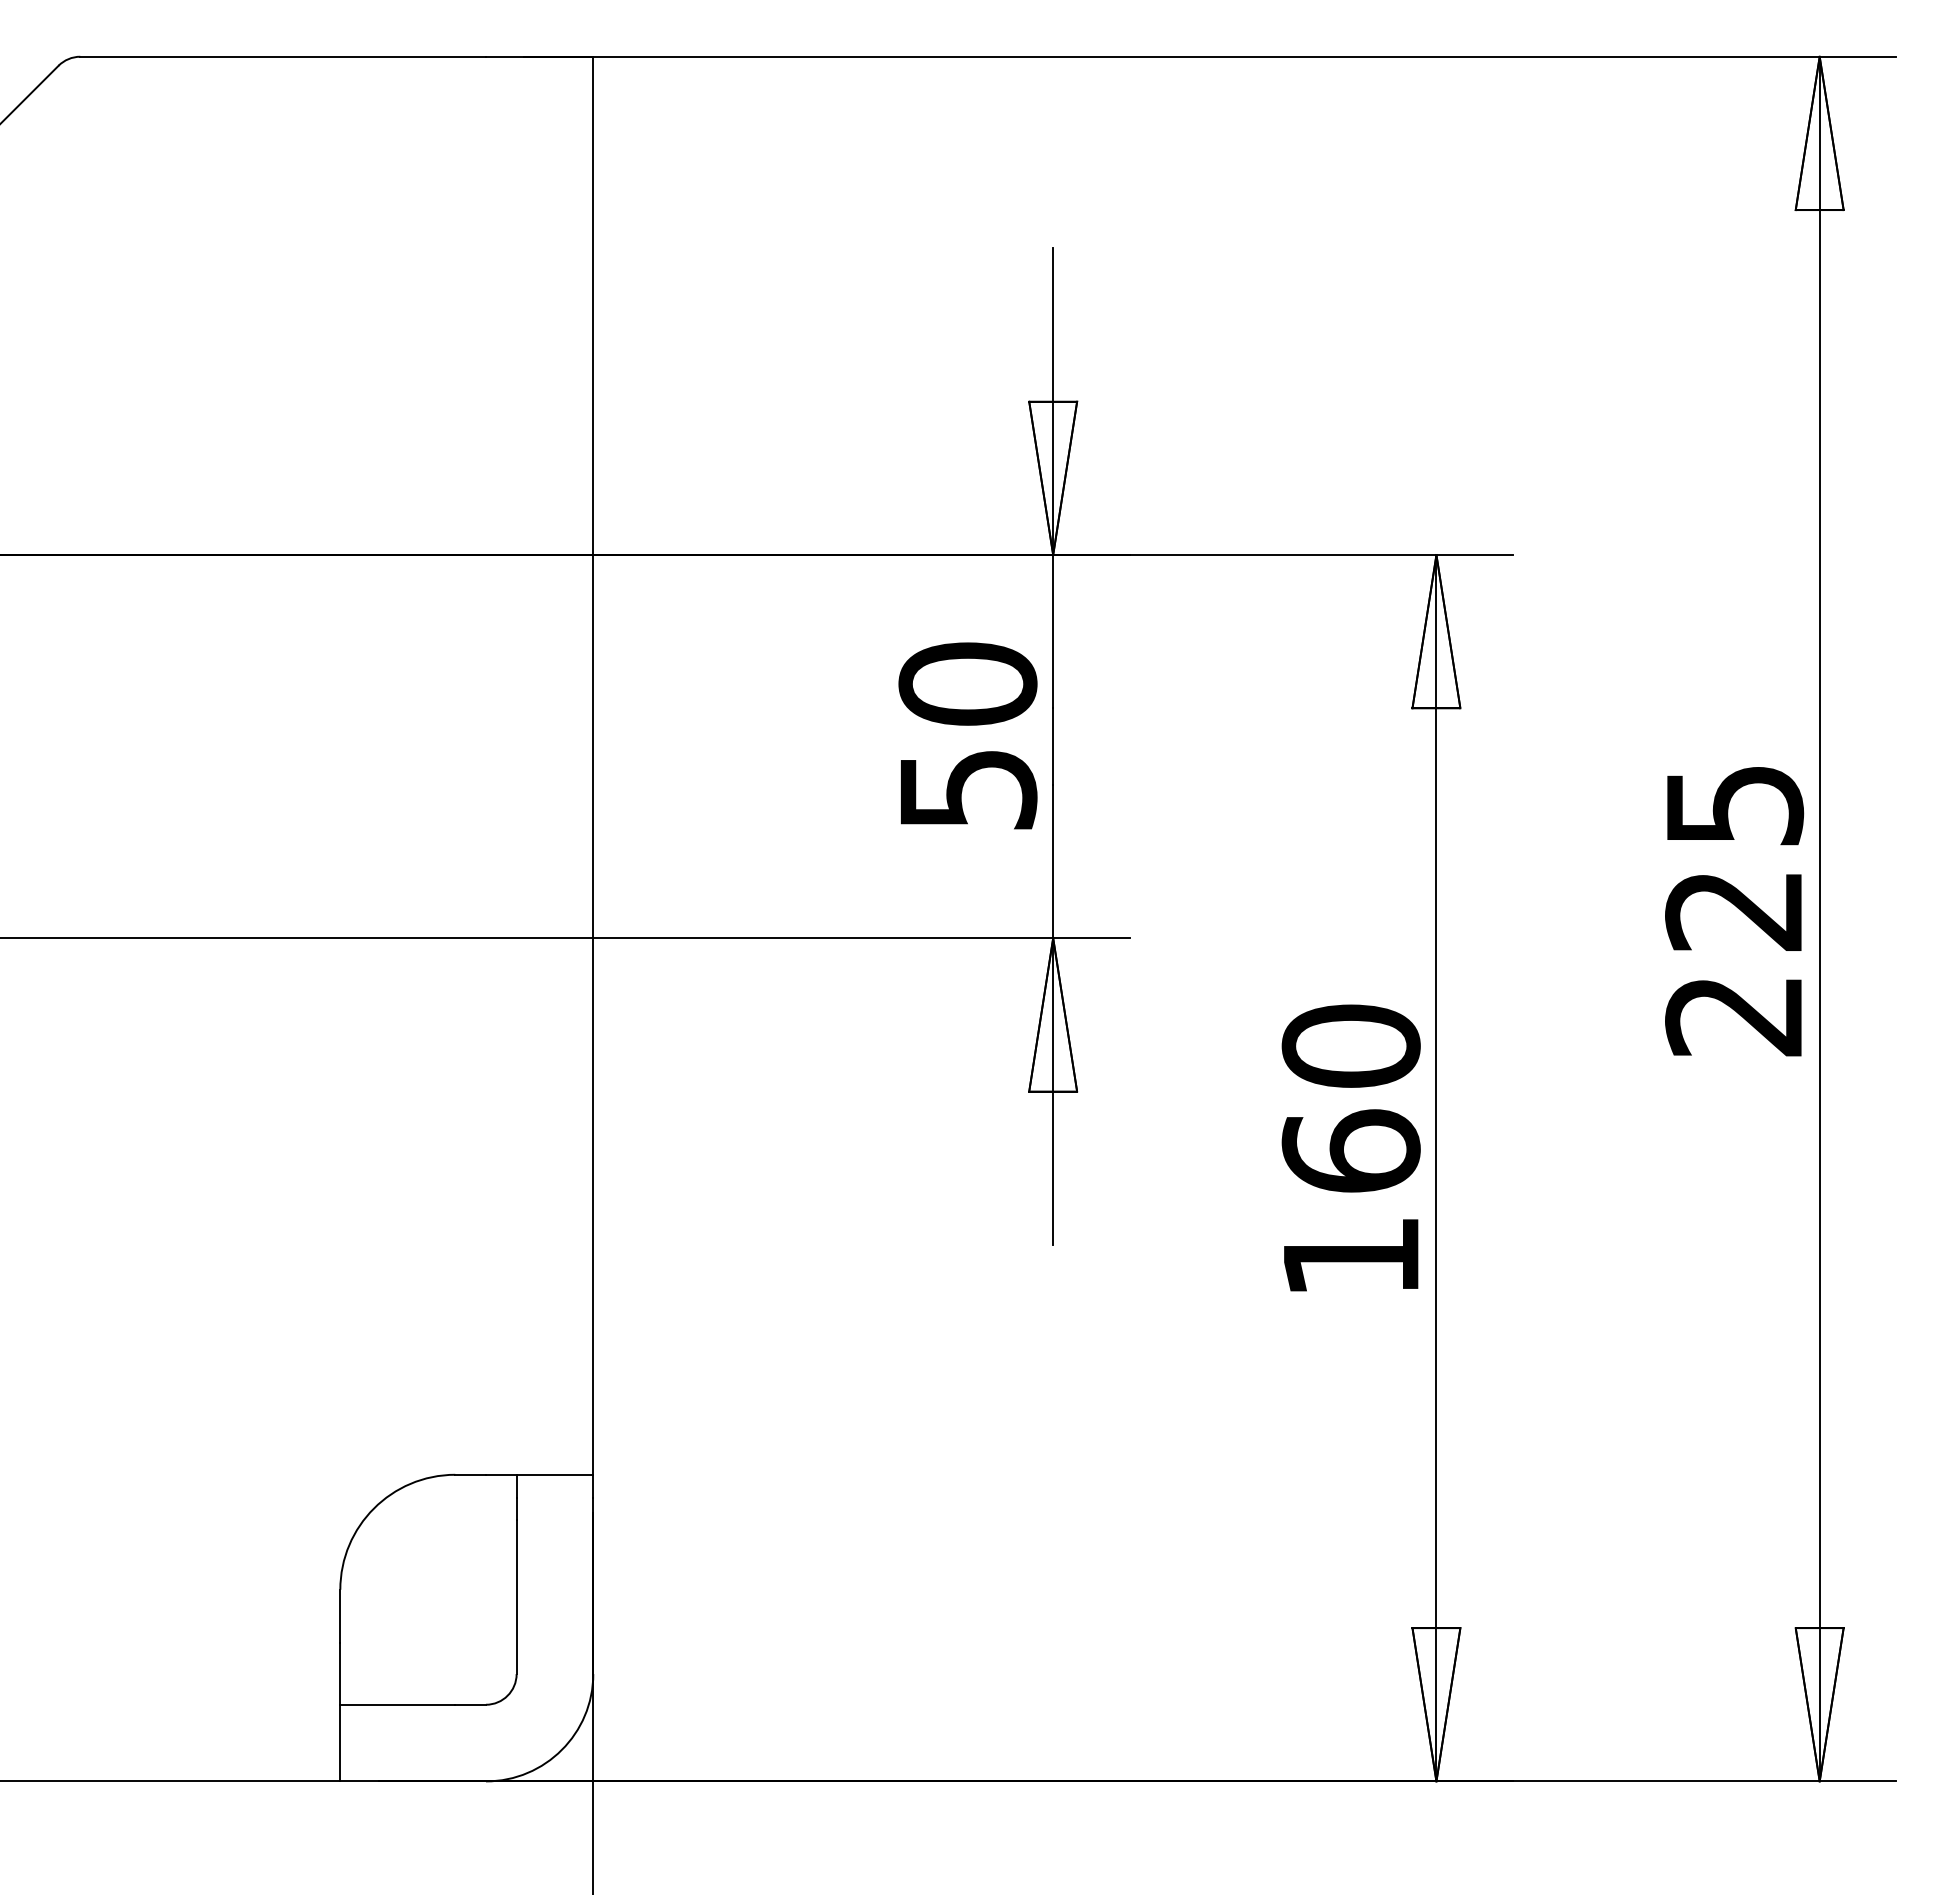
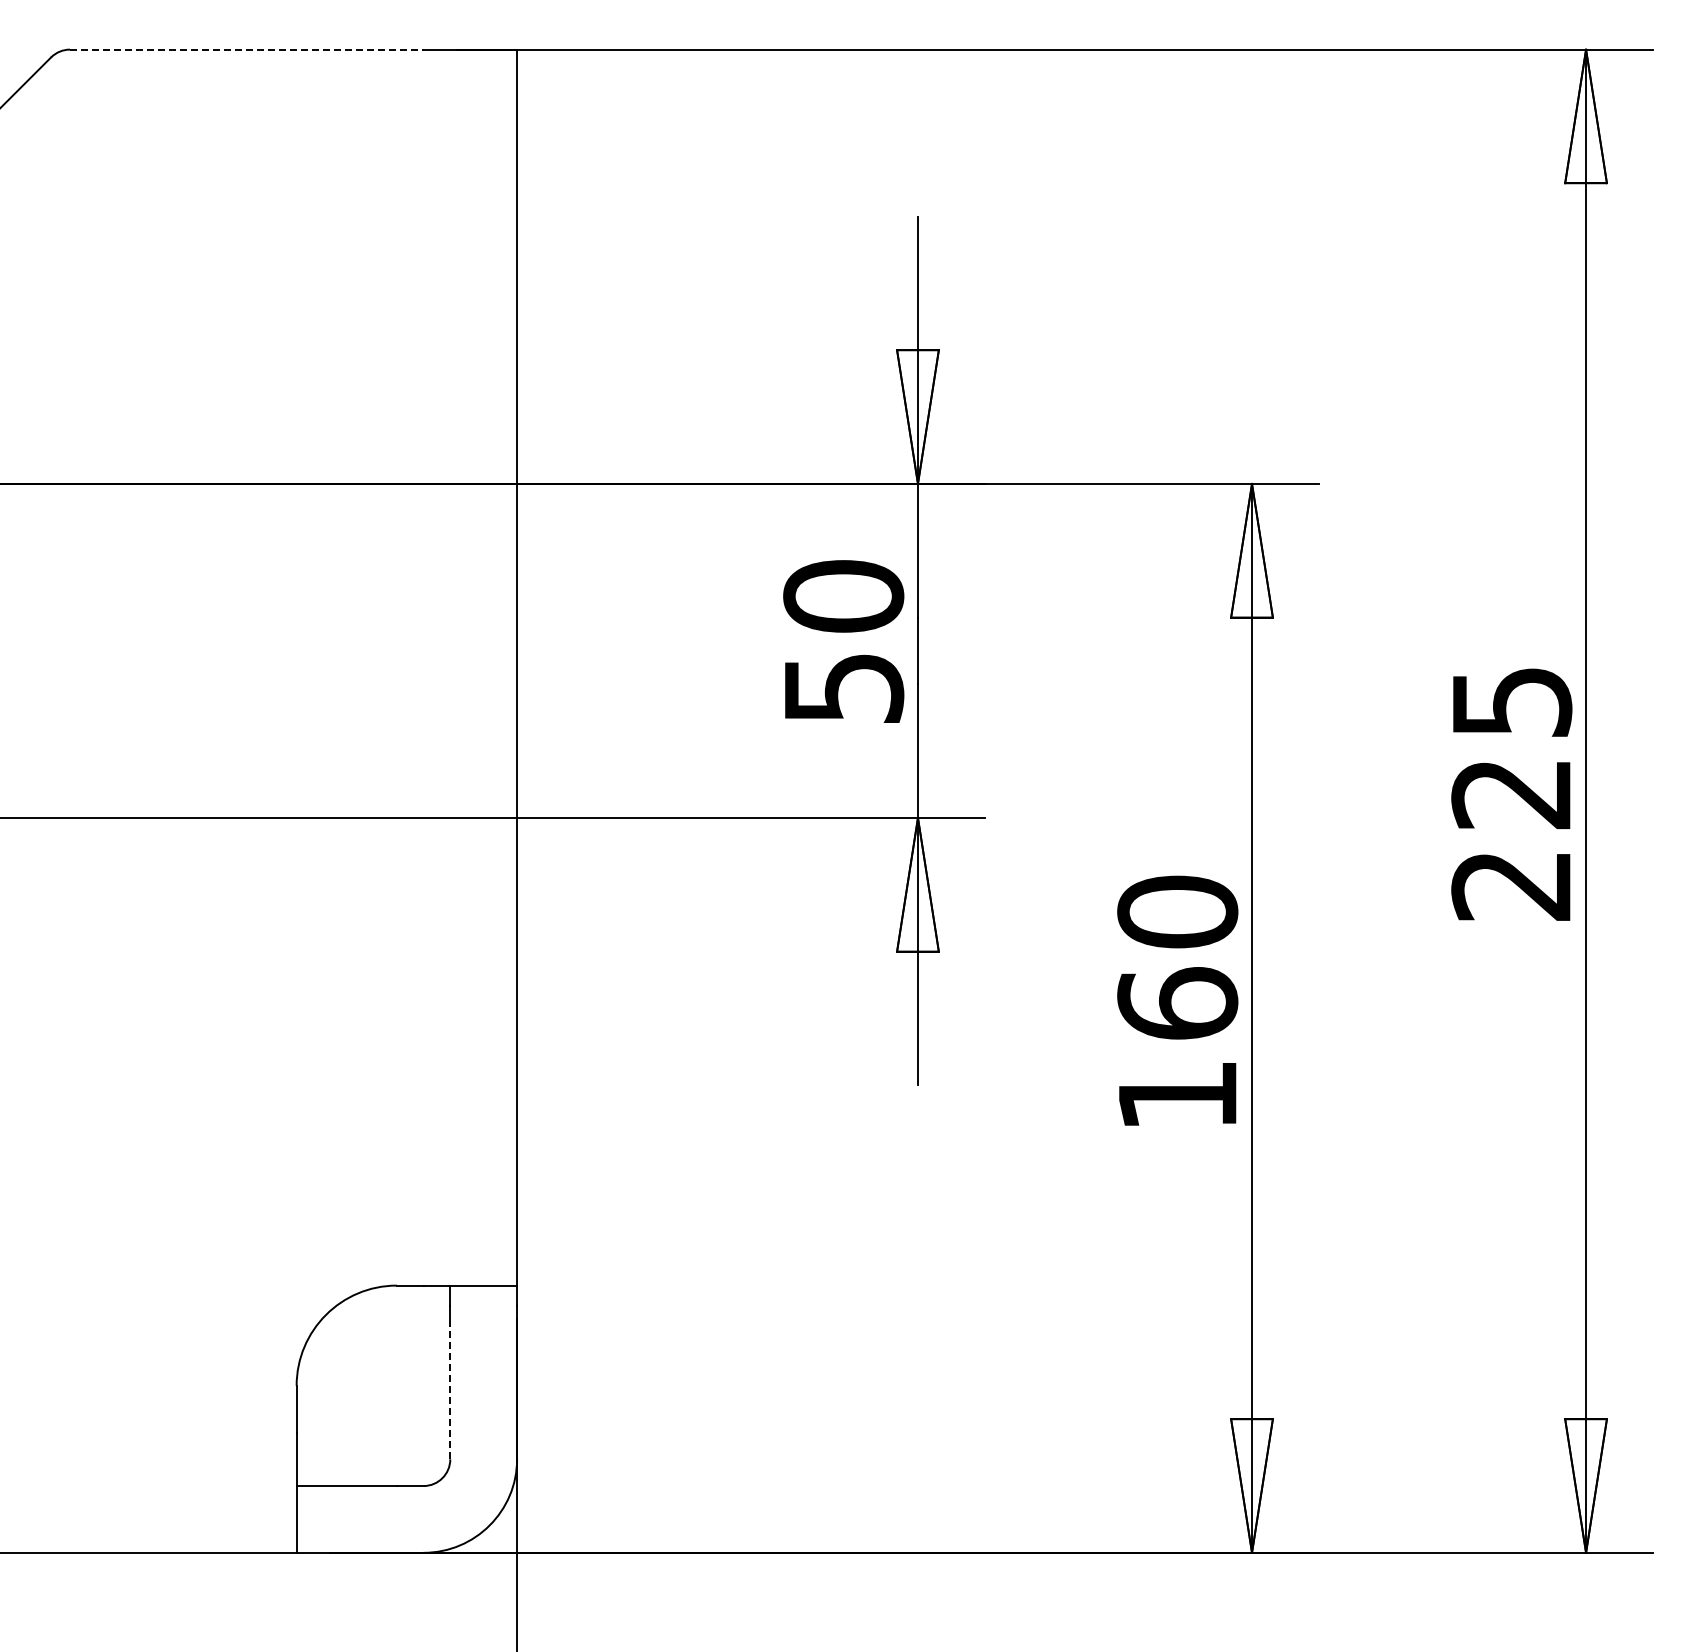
line: (282, 56) -> (246, 49), solid -> dashed
line: (516, 1596) -> (450, 1391), solid -> dashed

